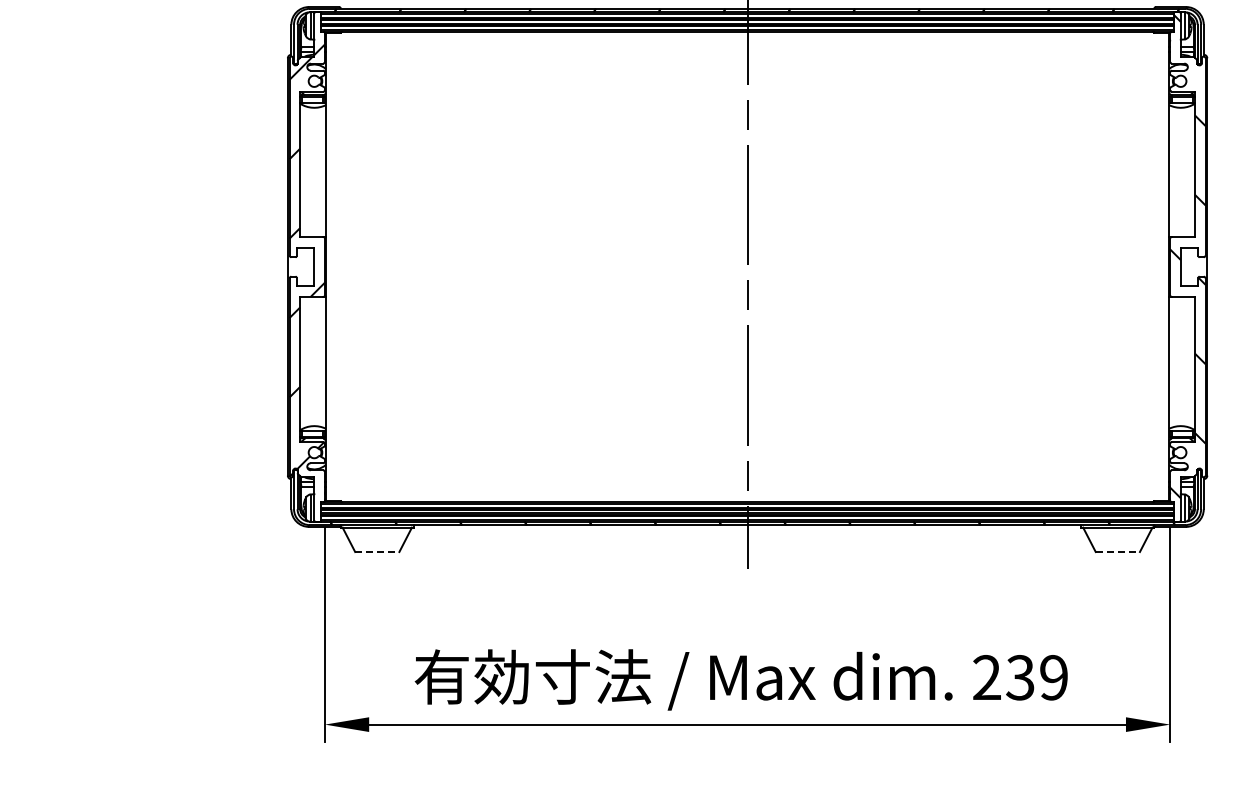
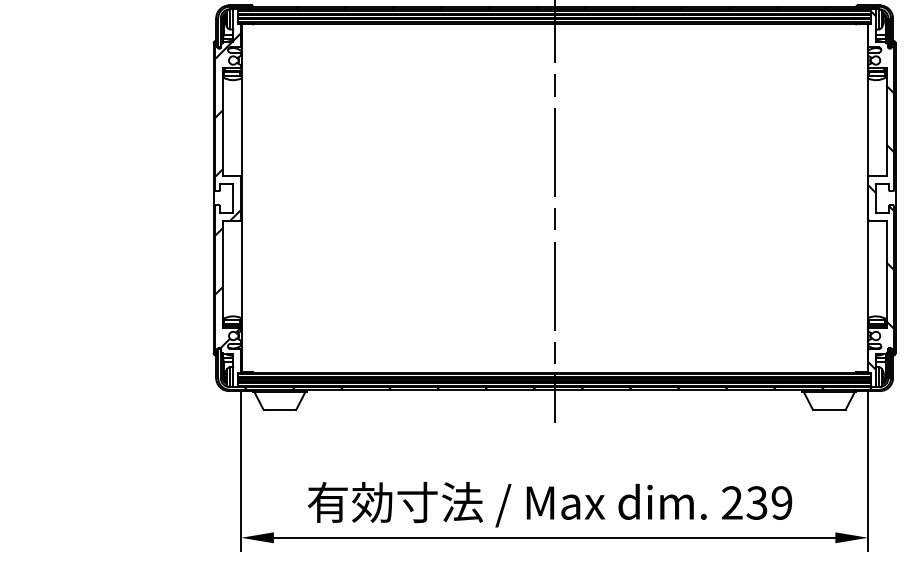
line: (377, 552) -> (280, 410), dashed -> solid
line: (1118, 552) -> (829, 410), dashed -> solid

